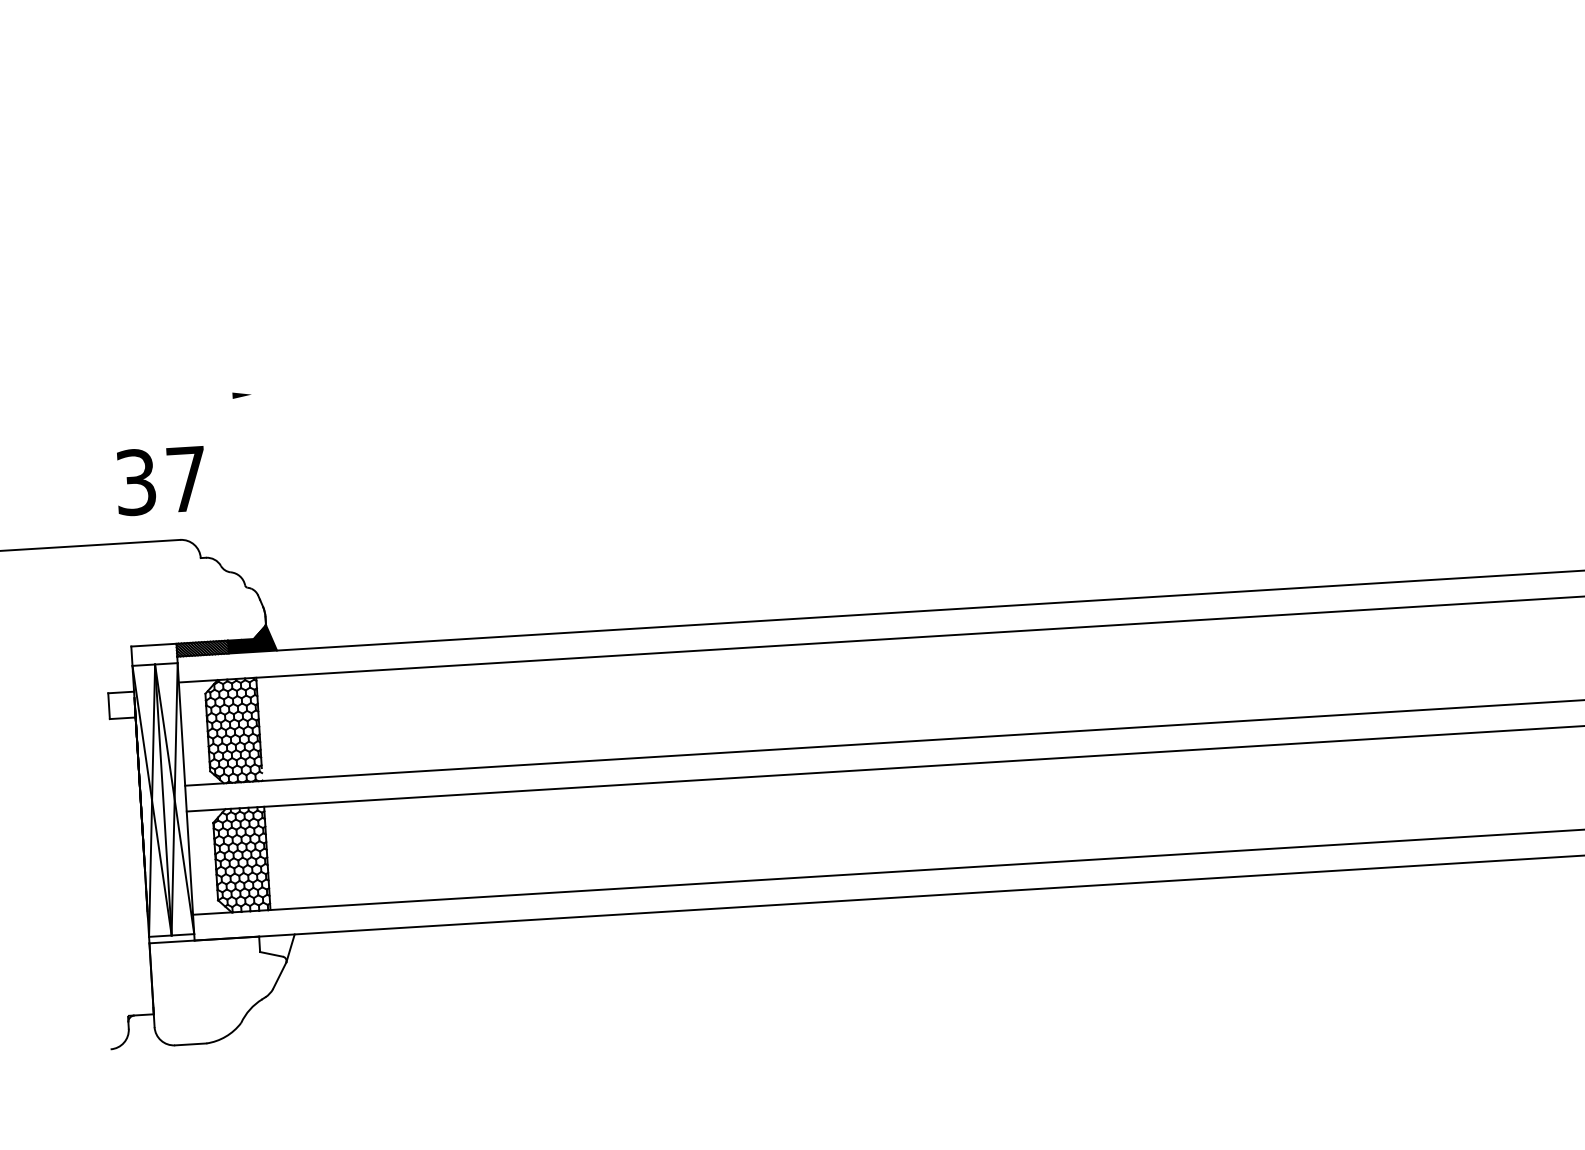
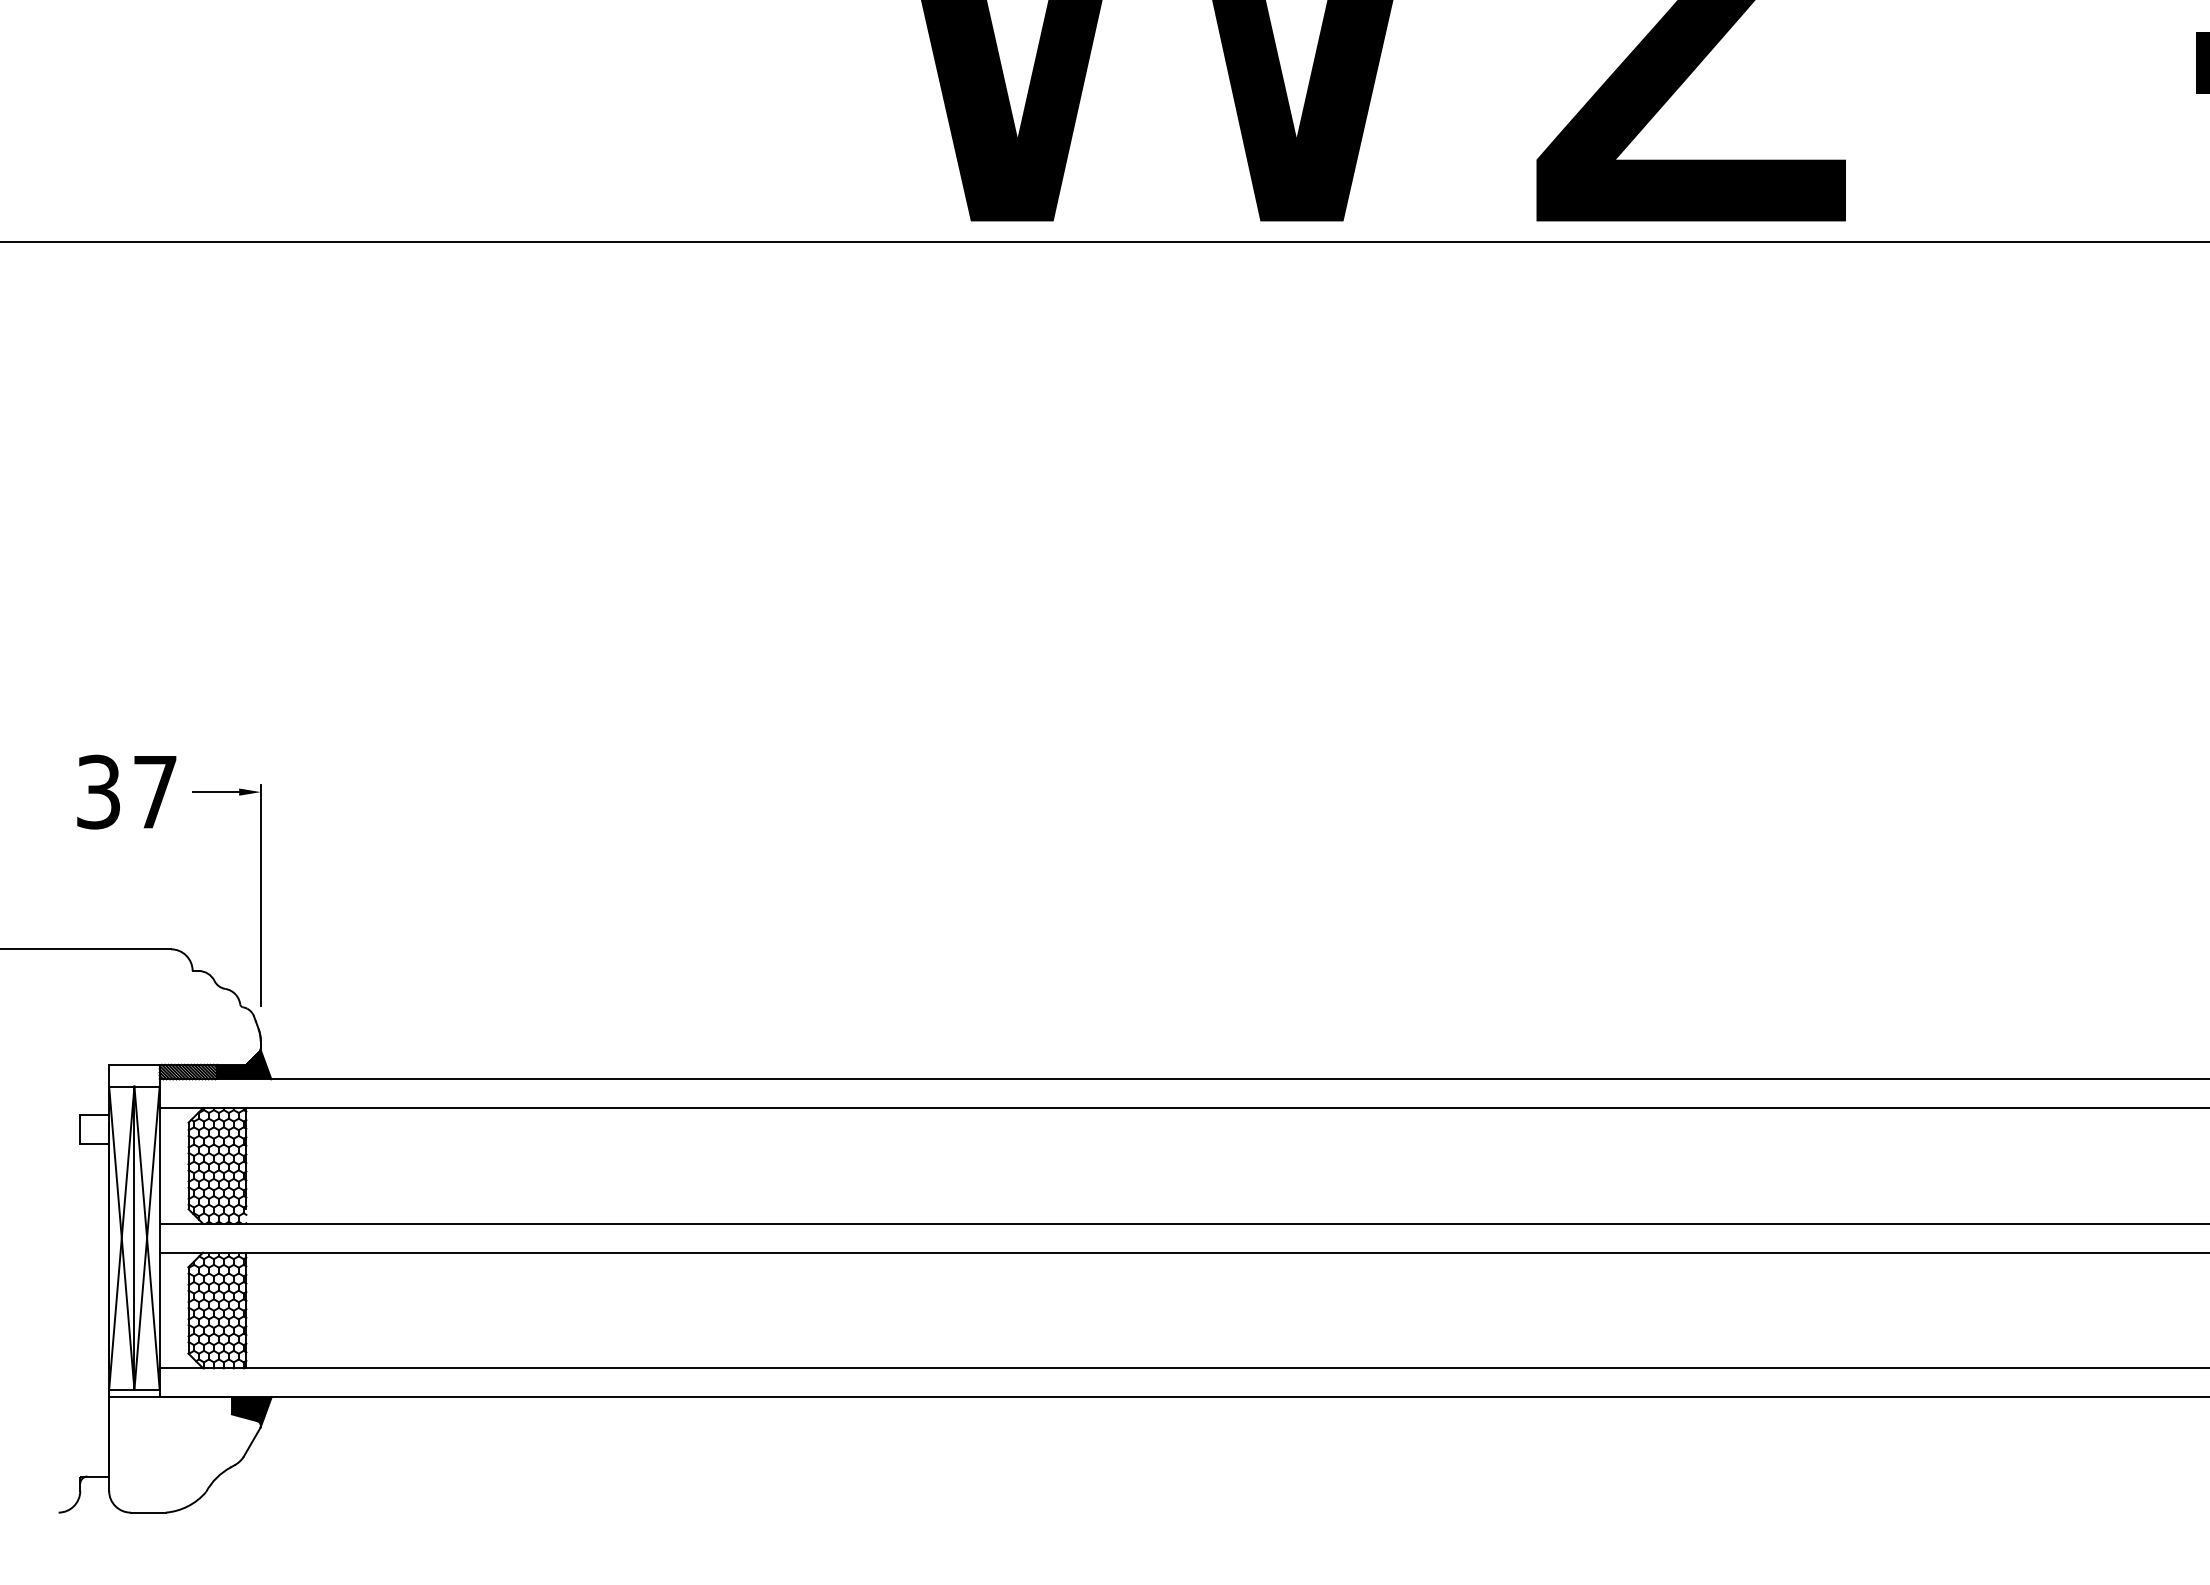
line: (212, 397) -> (216, 792), added
text: (160, 480) -> (126, 791), moved
line: (257, 486) -> (260, 895), added
fill: (277, 949) -> (251, 1412), added

